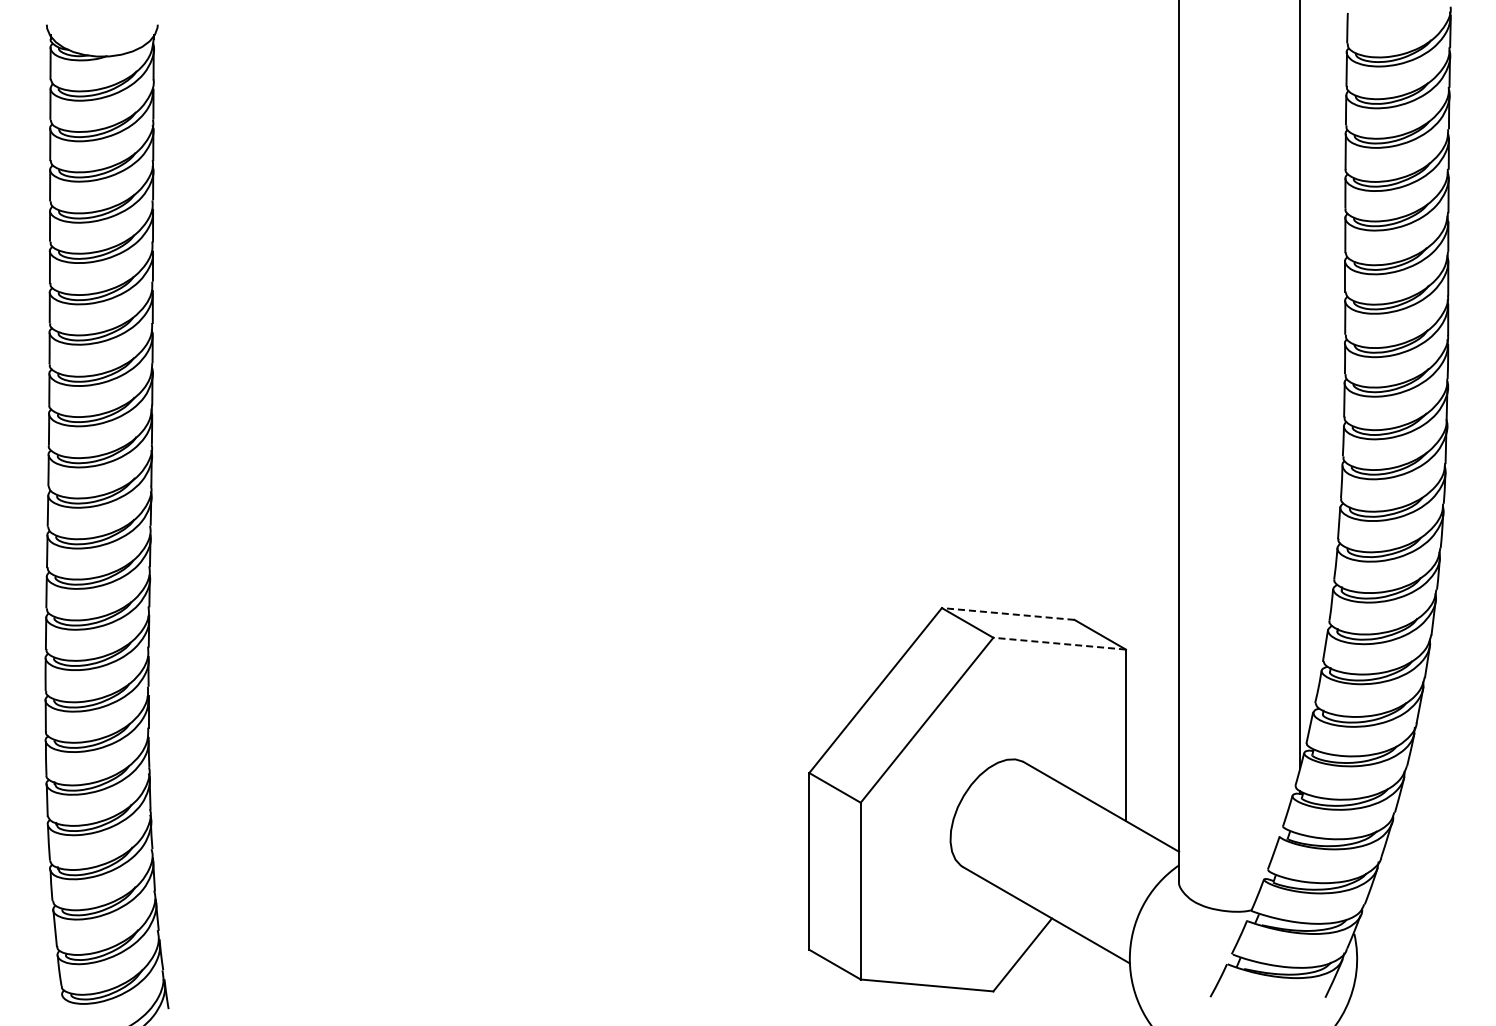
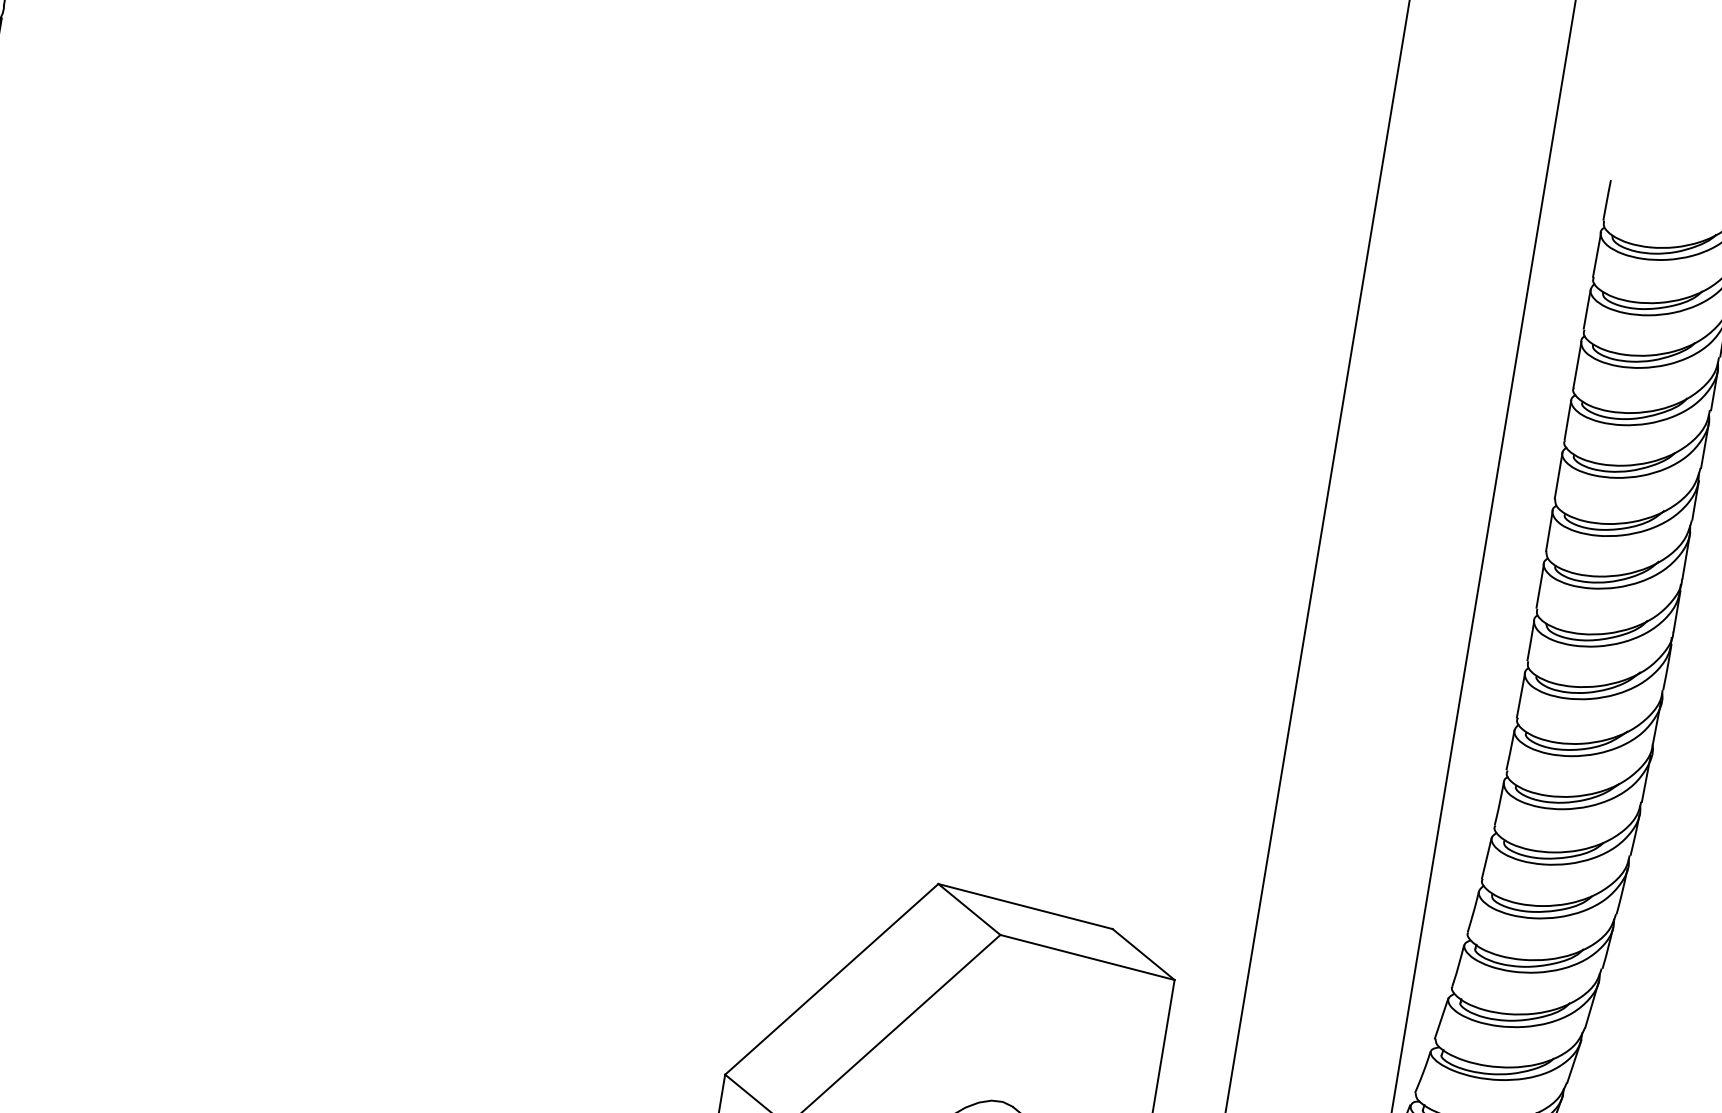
line: (1008, 613) -> (1025, 905), dashed -> solid
line: (1059, 643) -> (1087, 957), dashed -> solid

